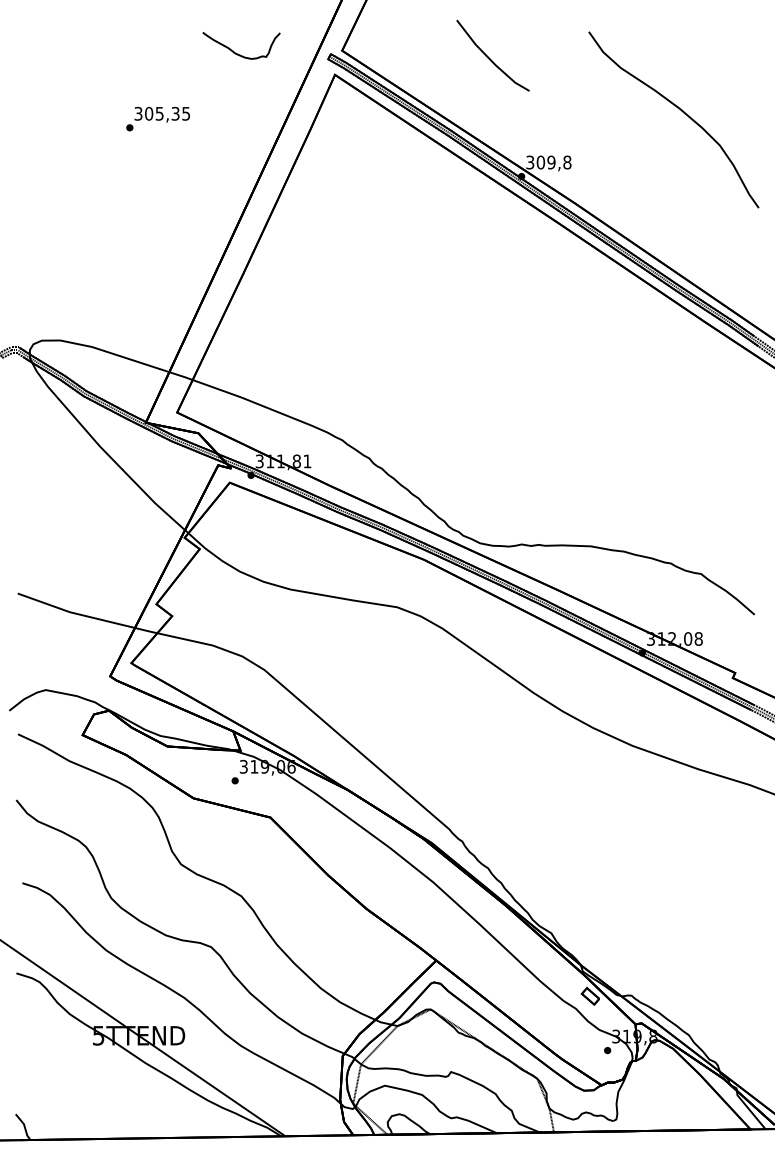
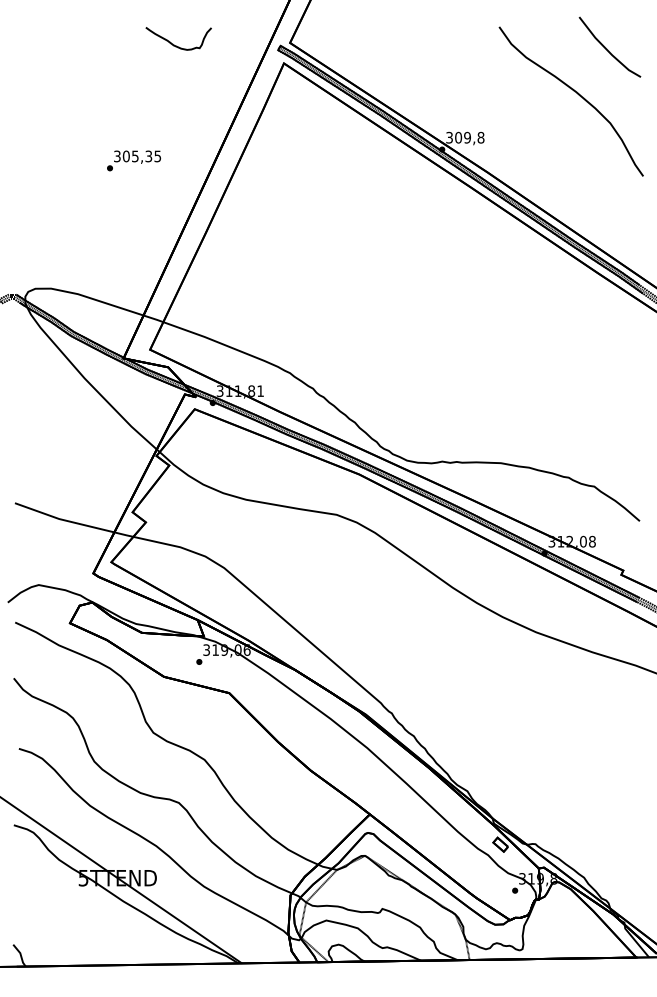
curve: (236, 52) -> (174, 44), moved
line: (490, 57) -> (607, 48), moved
text: (158, 118) -> (134, 160), moved

